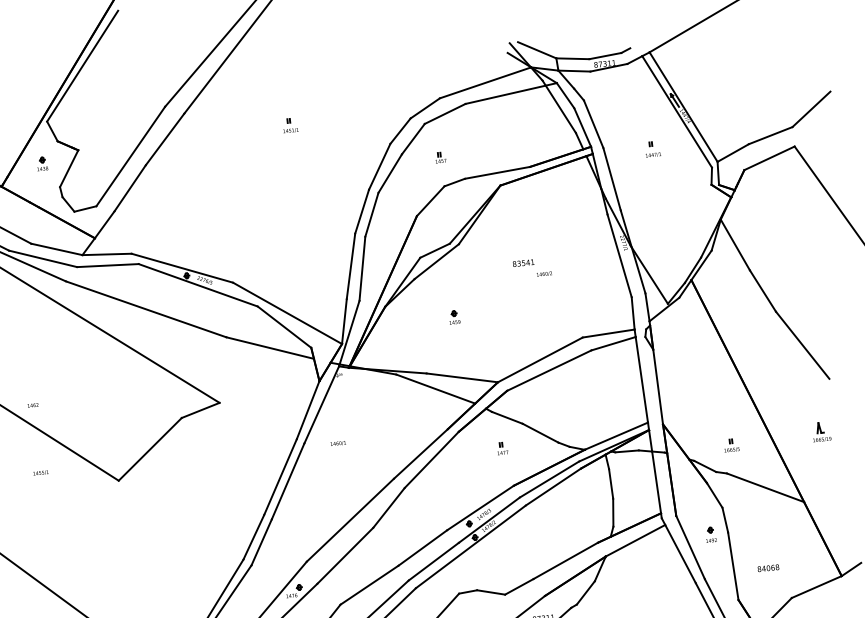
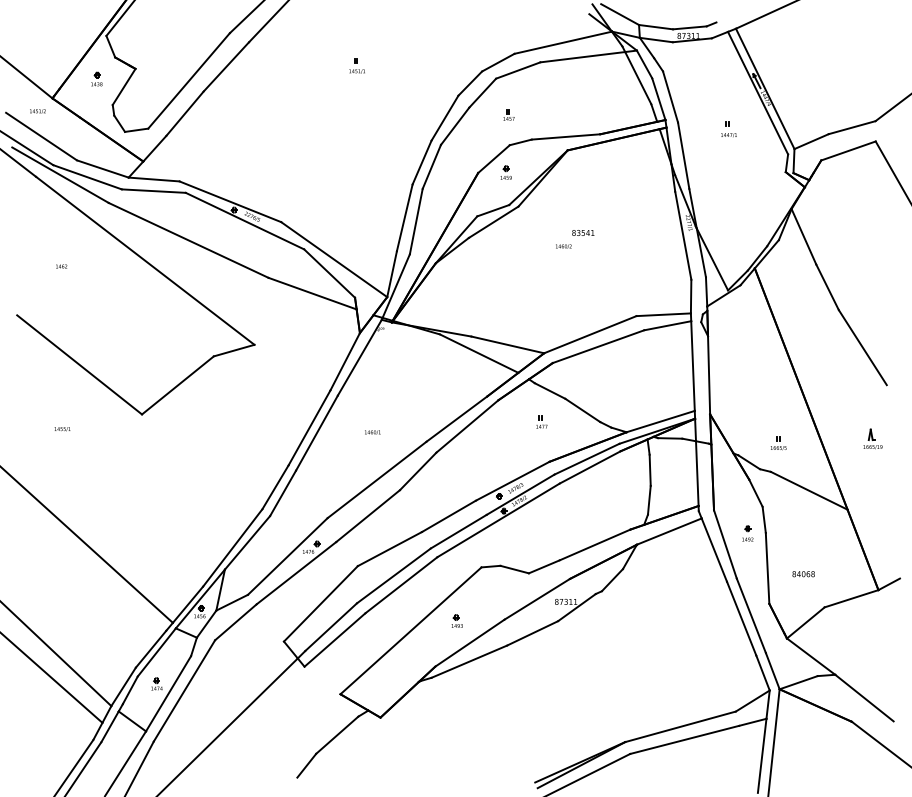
text: (544, 274) -> (563, 246), moved
part: (453, 317) -> (505, 172), moved
text: (32, 405) -> (61, 266), moved
text: (338, 443) -> (372, 432), moved
text: (40, 473) -> (62, 429), moved

